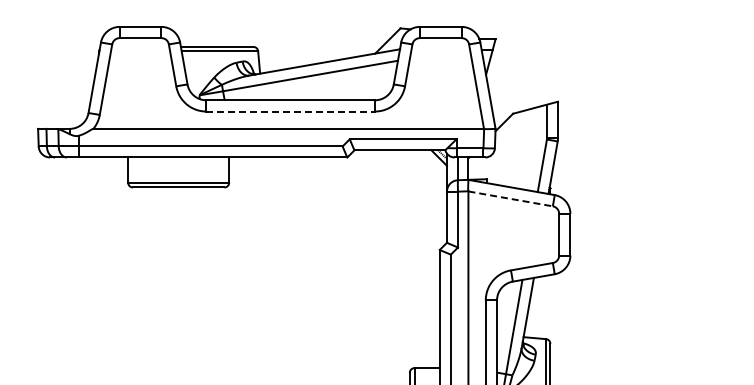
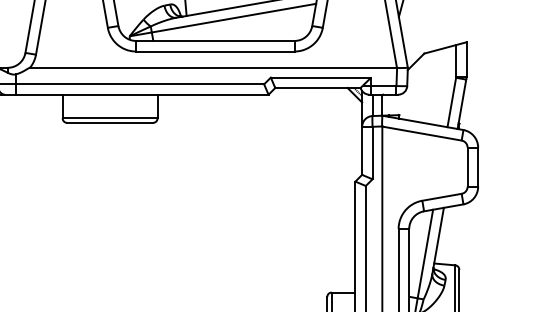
line: (291, 111) -> (216, 51), dashed -> solid
line: (510, 198) -> (421, 133), dashed -> solid

